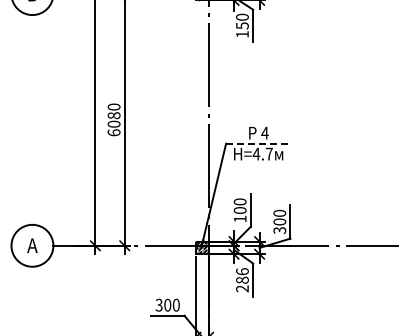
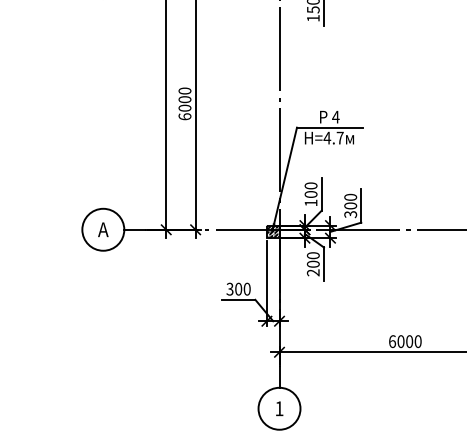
text: (114, 115) -> (185, 99), 6080 -> 6000
line: (259, 143) -> (330, 127), dashed -> solid
text: (242, 275) -> (313, 259), 286 -> 200

